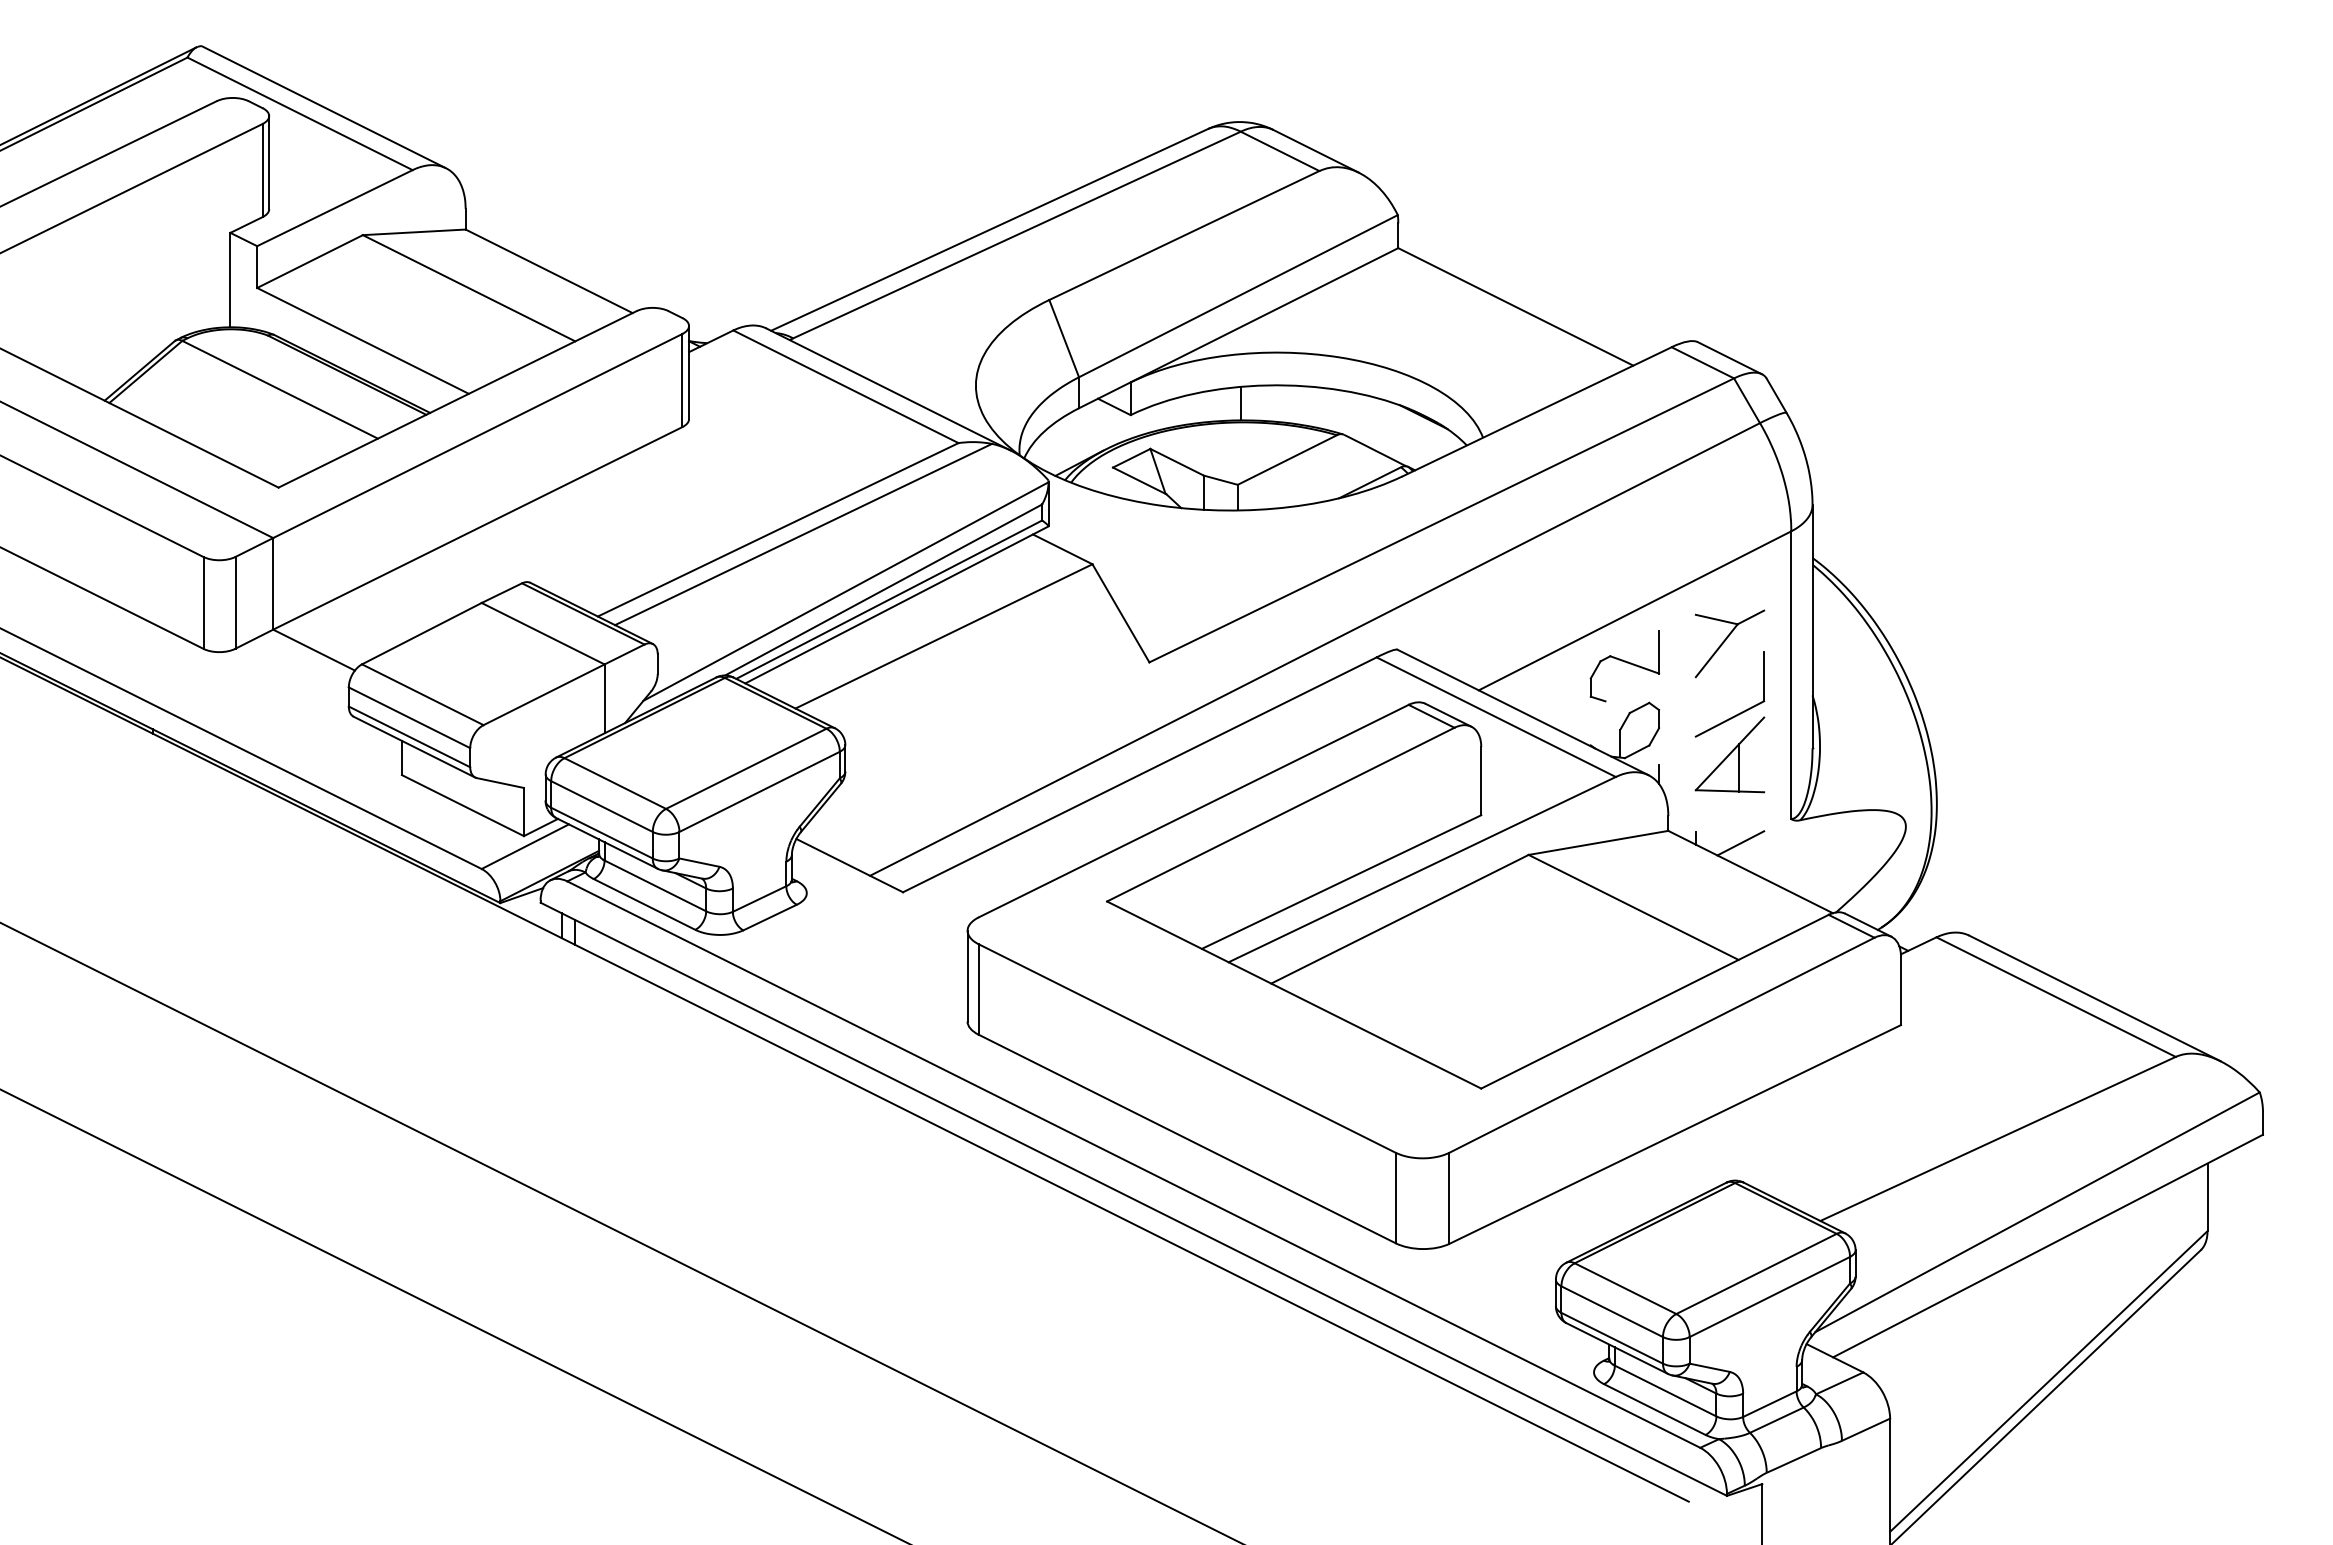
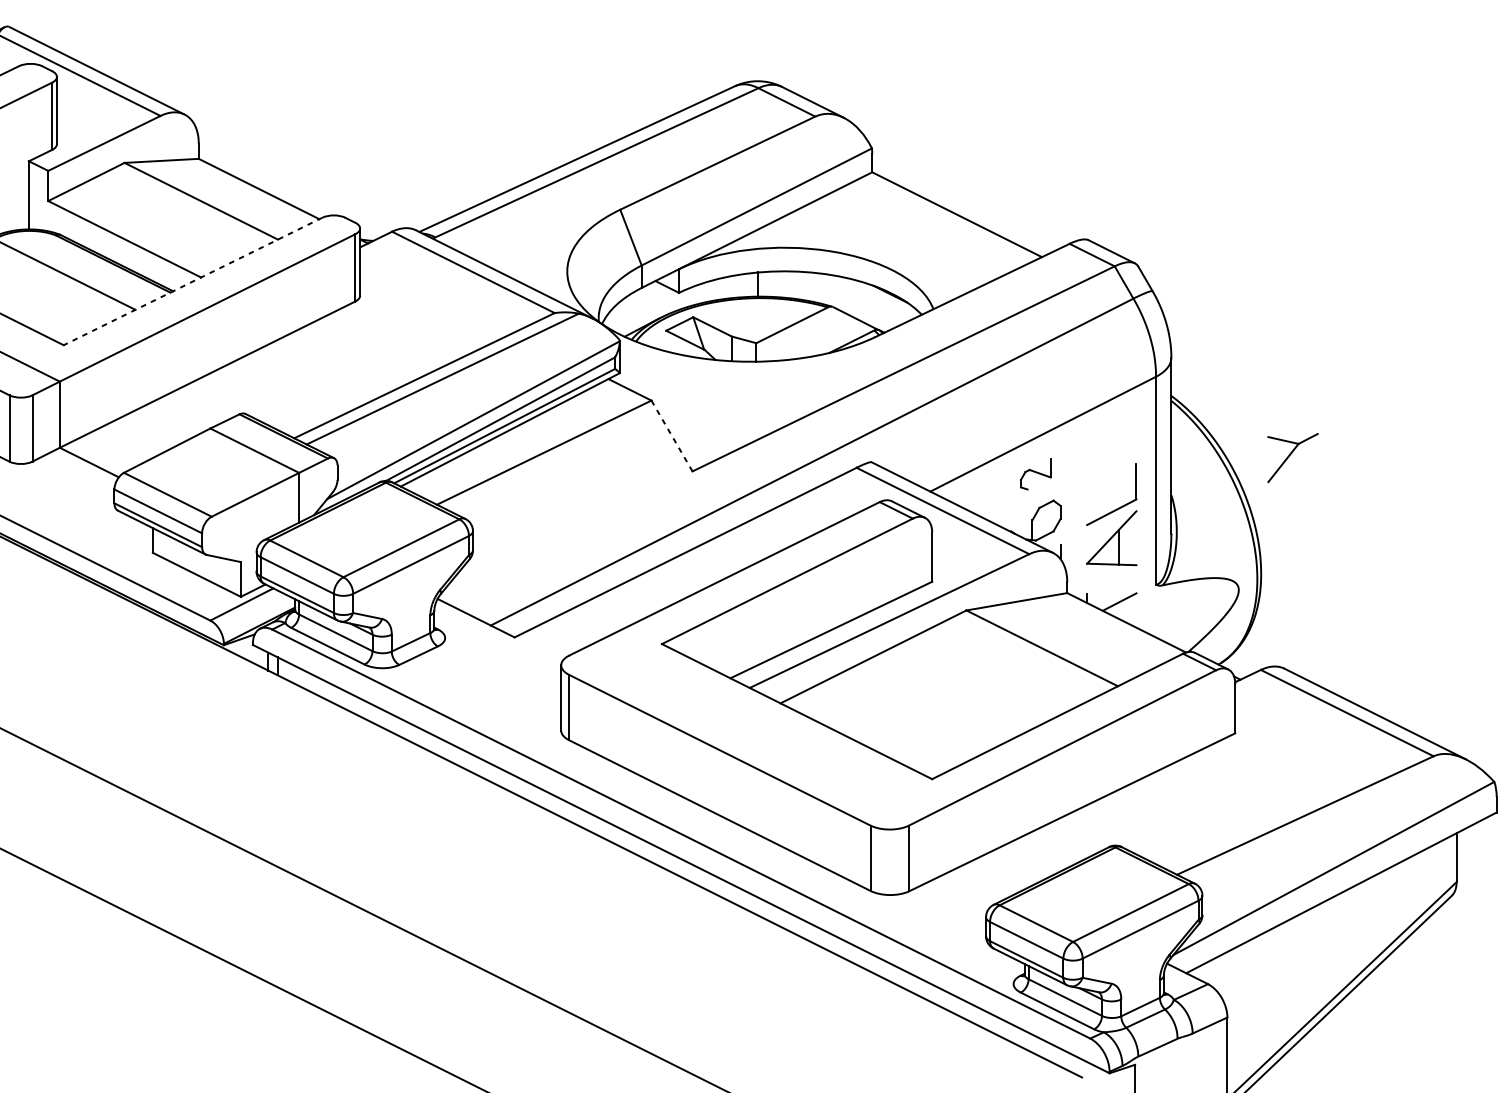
line: (457, 399) -> (192, 281), solid -> dashed
line: (1120, 613) -> (671, 436), solid -> dashed
part: (1729, 643) -> (1292, 457), moved
part: (1624, 666) -> (1035, 474), size x0.6

